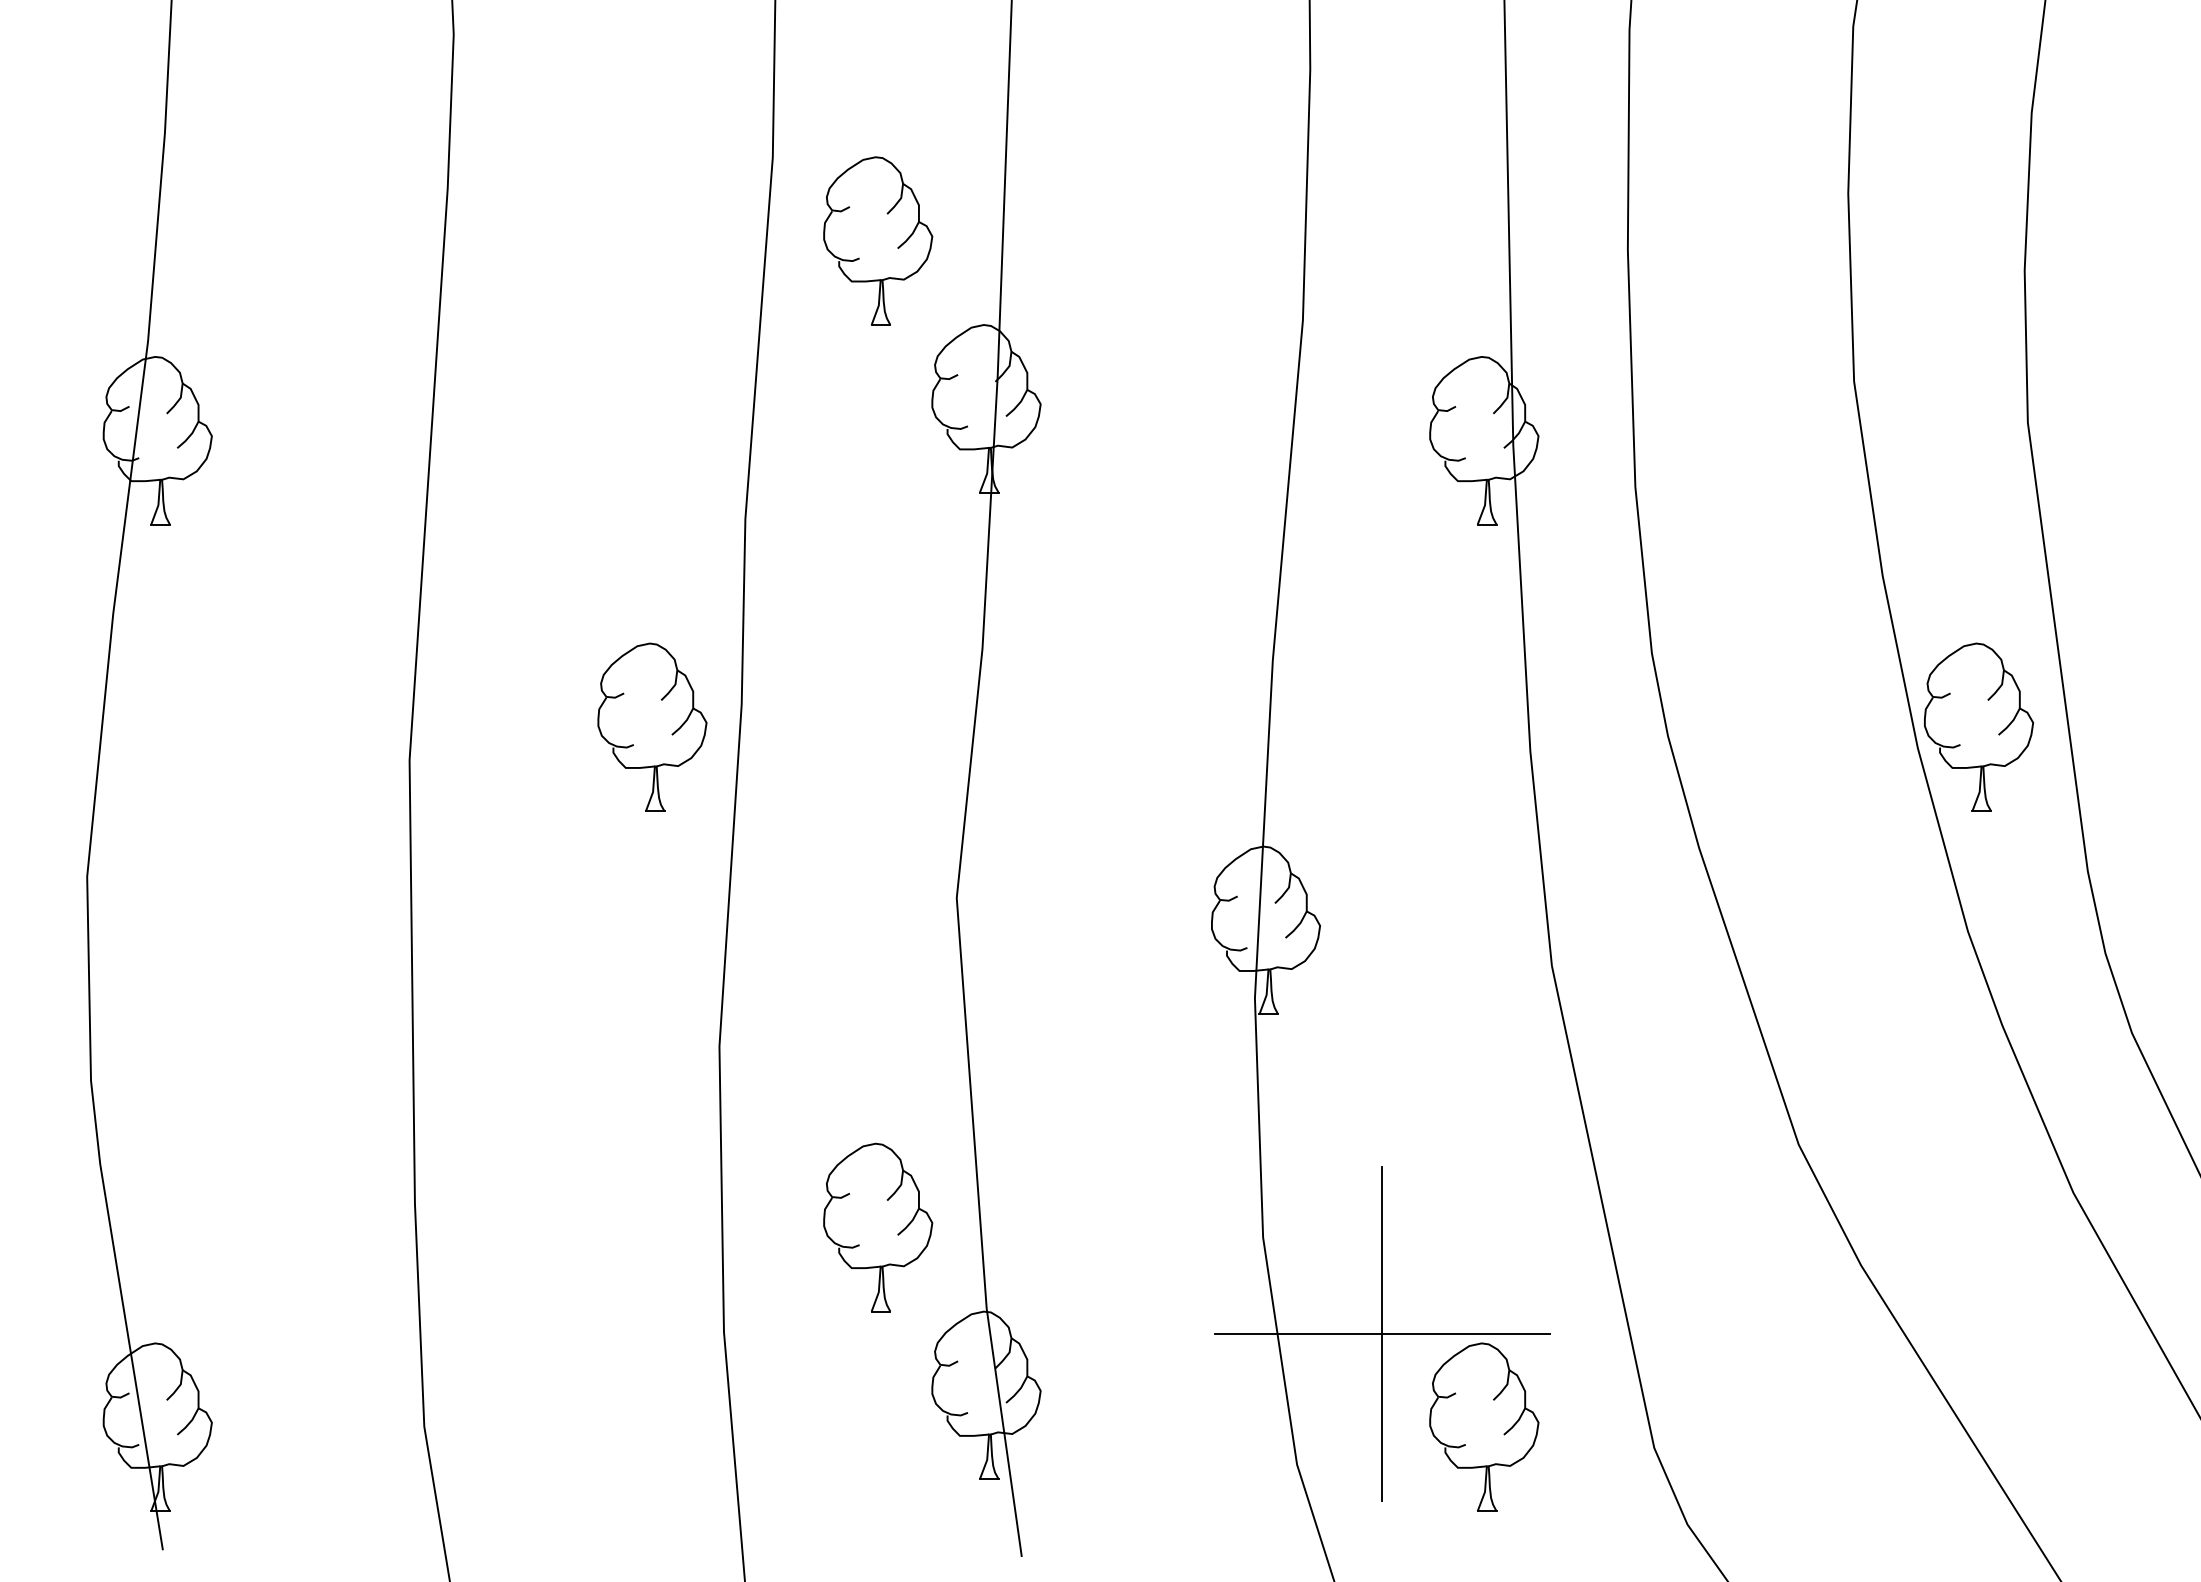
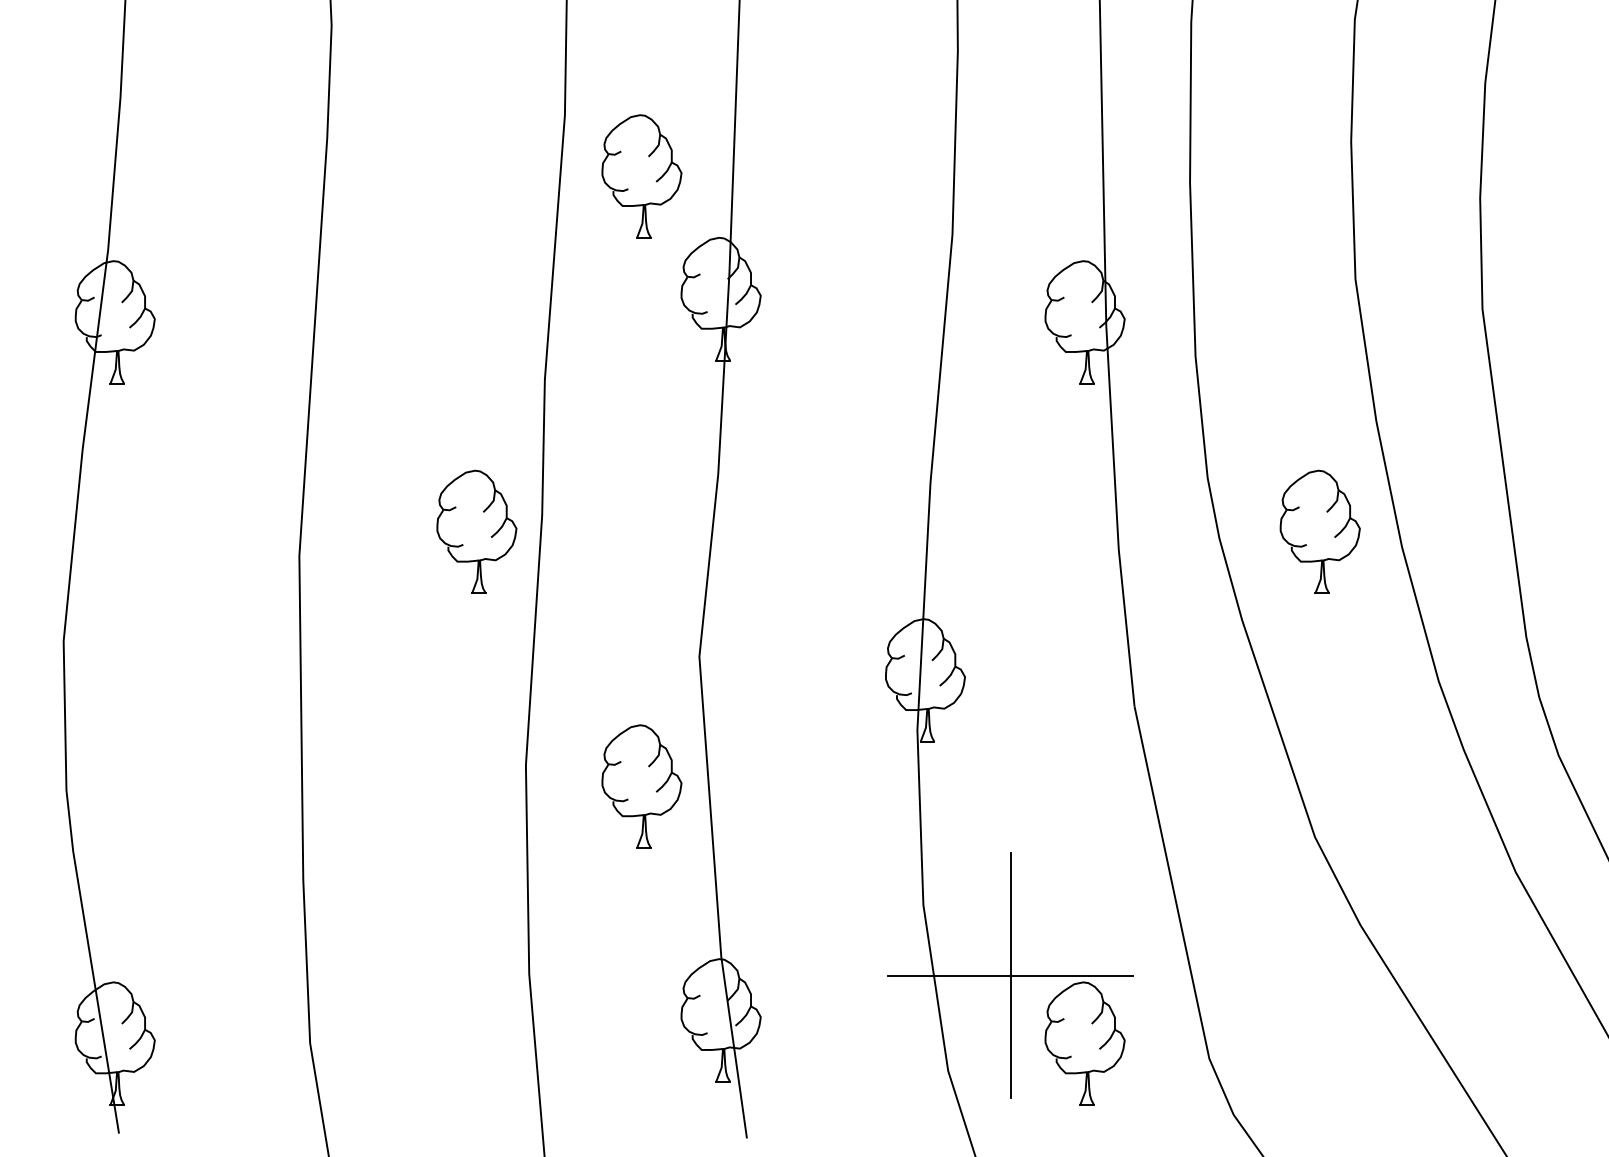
part: (1978, 726) -> (1319, 531), moved
part: (878, 1227) -> (642, 786), moved

